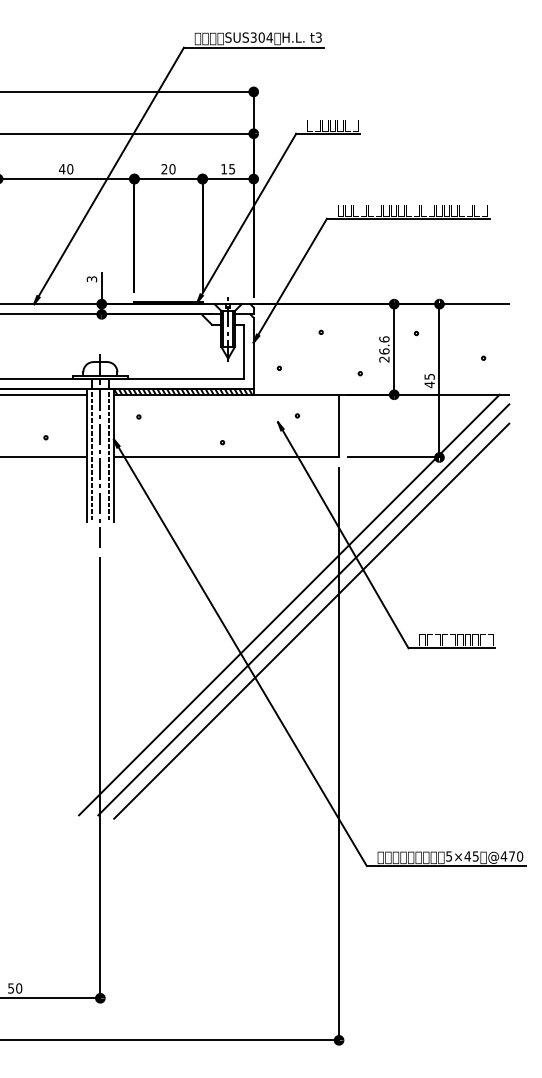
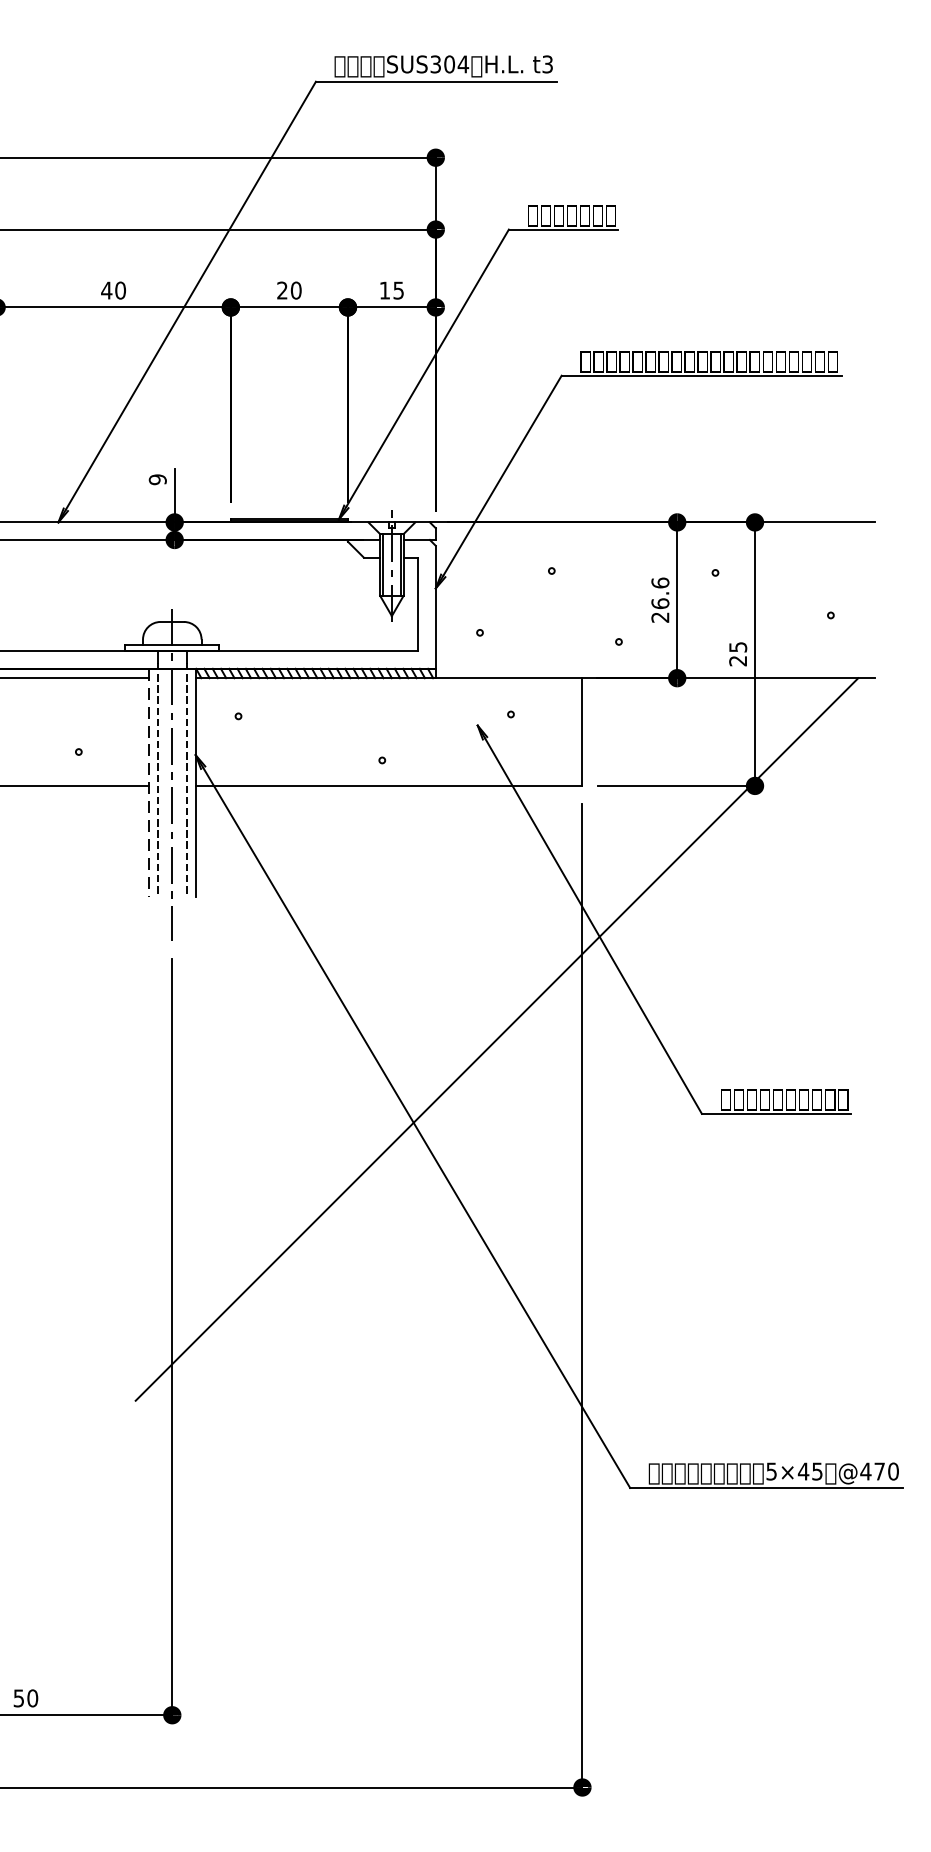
text: (91, 279) -> (157, 480), 3 -> 9
text: (429, 384) -> (737, 660), 45 -> 25
line: (86, 456) -> (148, 784), solid -> dashed
line: (303, 609) -> (521, 1047), removed
line: (311, 620) -> (535, 1066), removed

